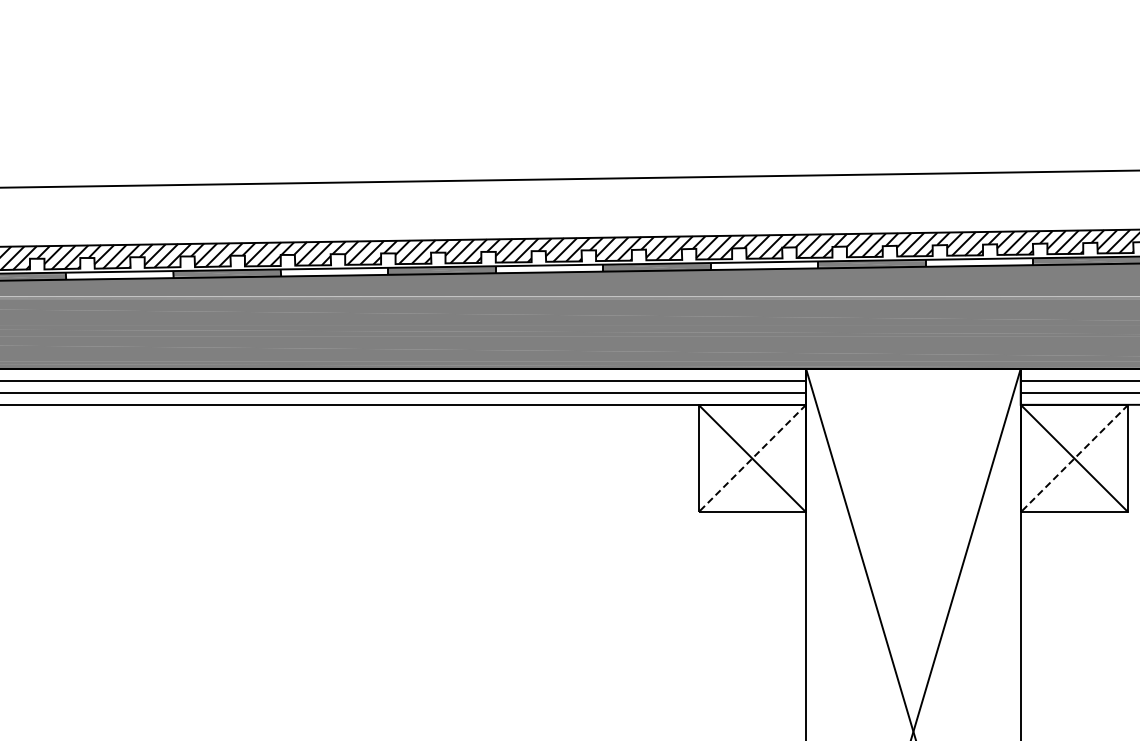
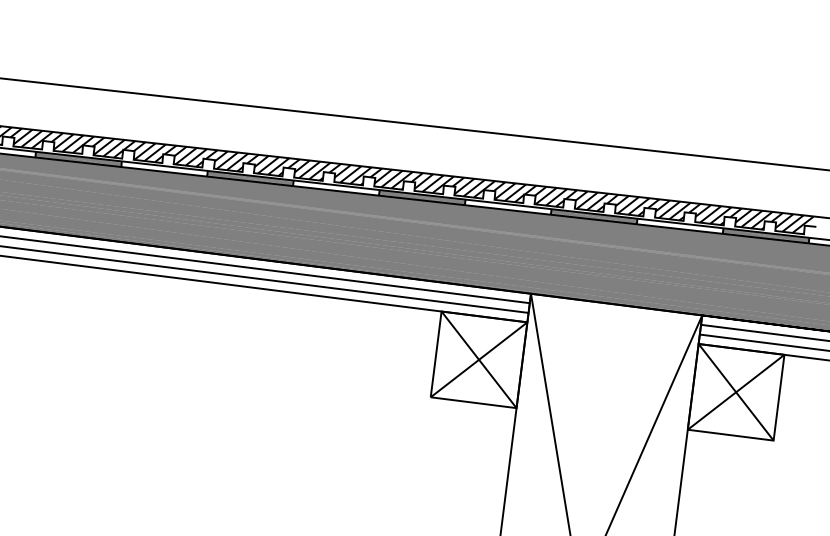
line: (752, 458) -> (479, 359), dashed -> solid
line: (1074, 458) -> (736, 392), dashed -> solid

